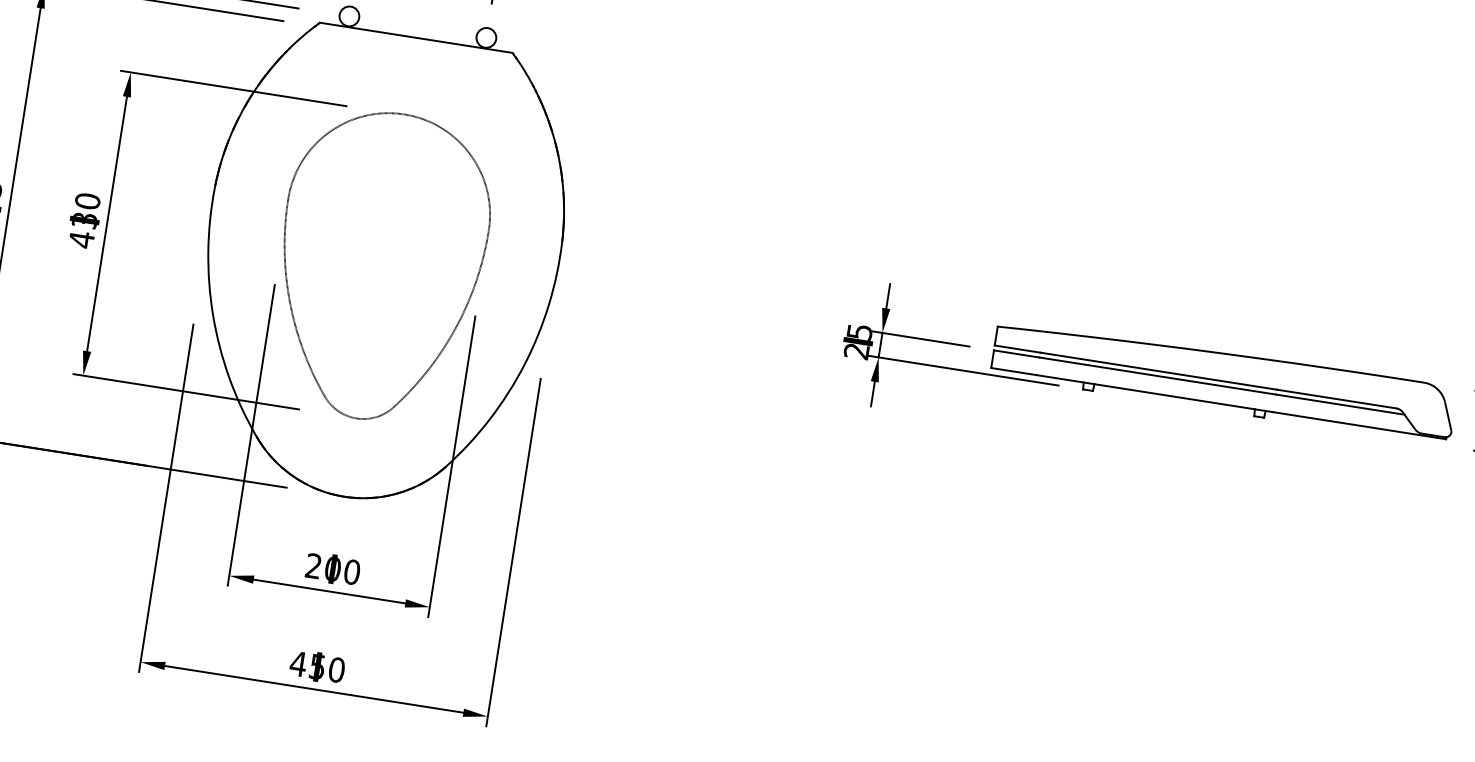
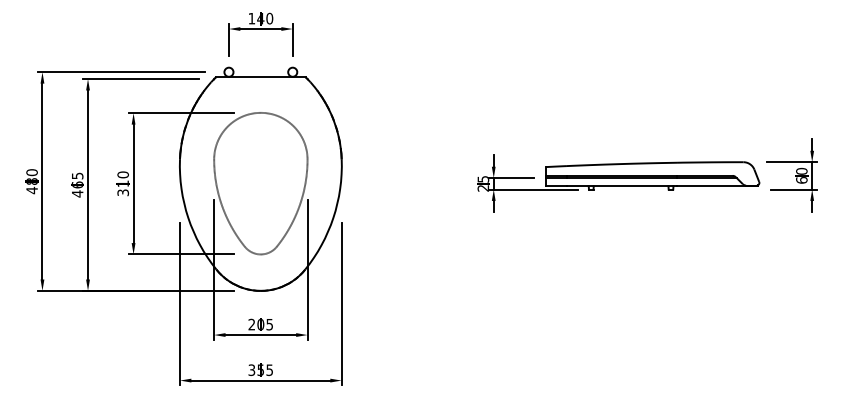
text: (83, 230) -> (123, 188), 430 -> 310
text: (351, 571) -> (269, 324), 200 -> 205
text: (316, 667) -> (260, 370), 450 -> 355

